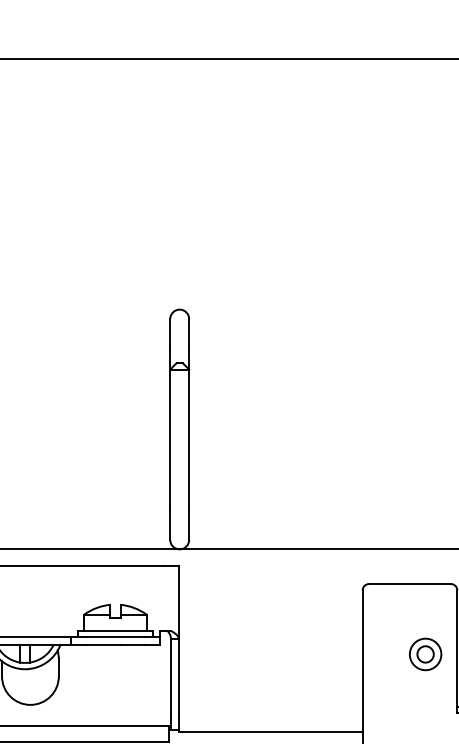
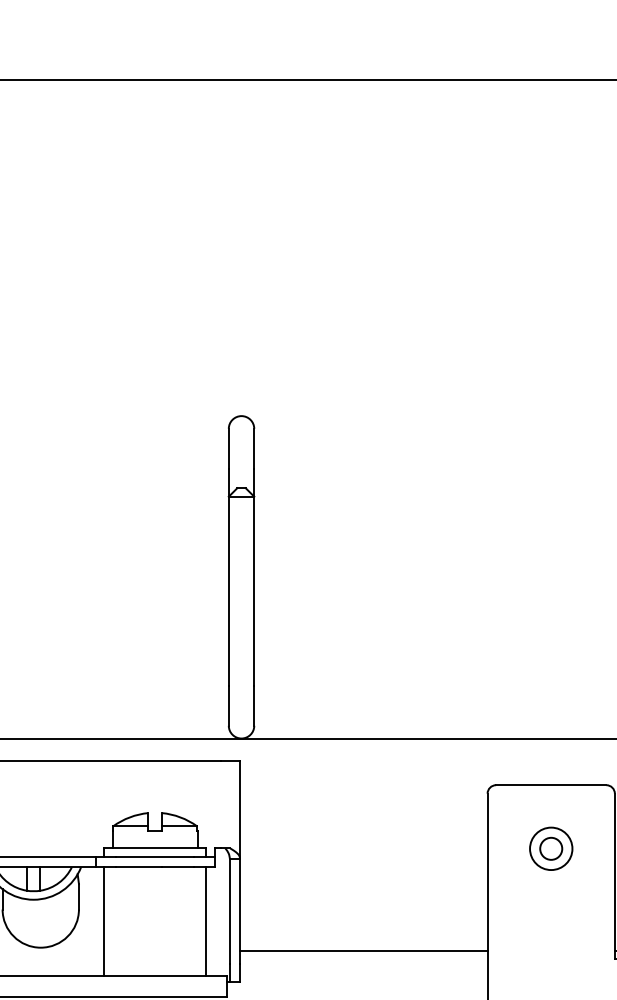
part: (425, 654) -> (551, 848), moved
line: (77, 685) -> (104, 921), added
line: (153, 685) -> (206, 921), added
line: (270, 731) -> (363, 950), moved

